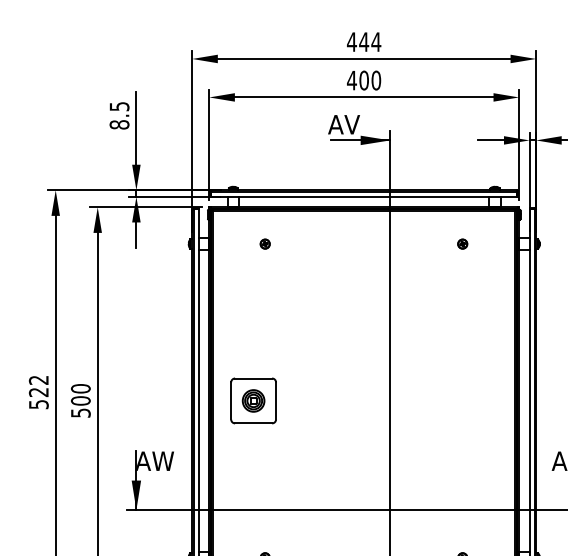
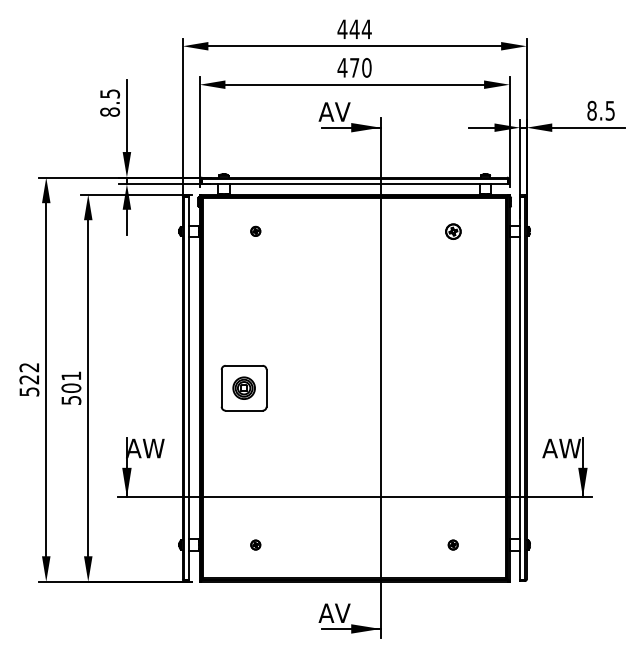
text: (363, 80) -> (354, 67), 400 -> 470
part: (461, 243) -> (452, 230), size x1.6
text: (80, 388) -> (71, 375), 500 -> 501

